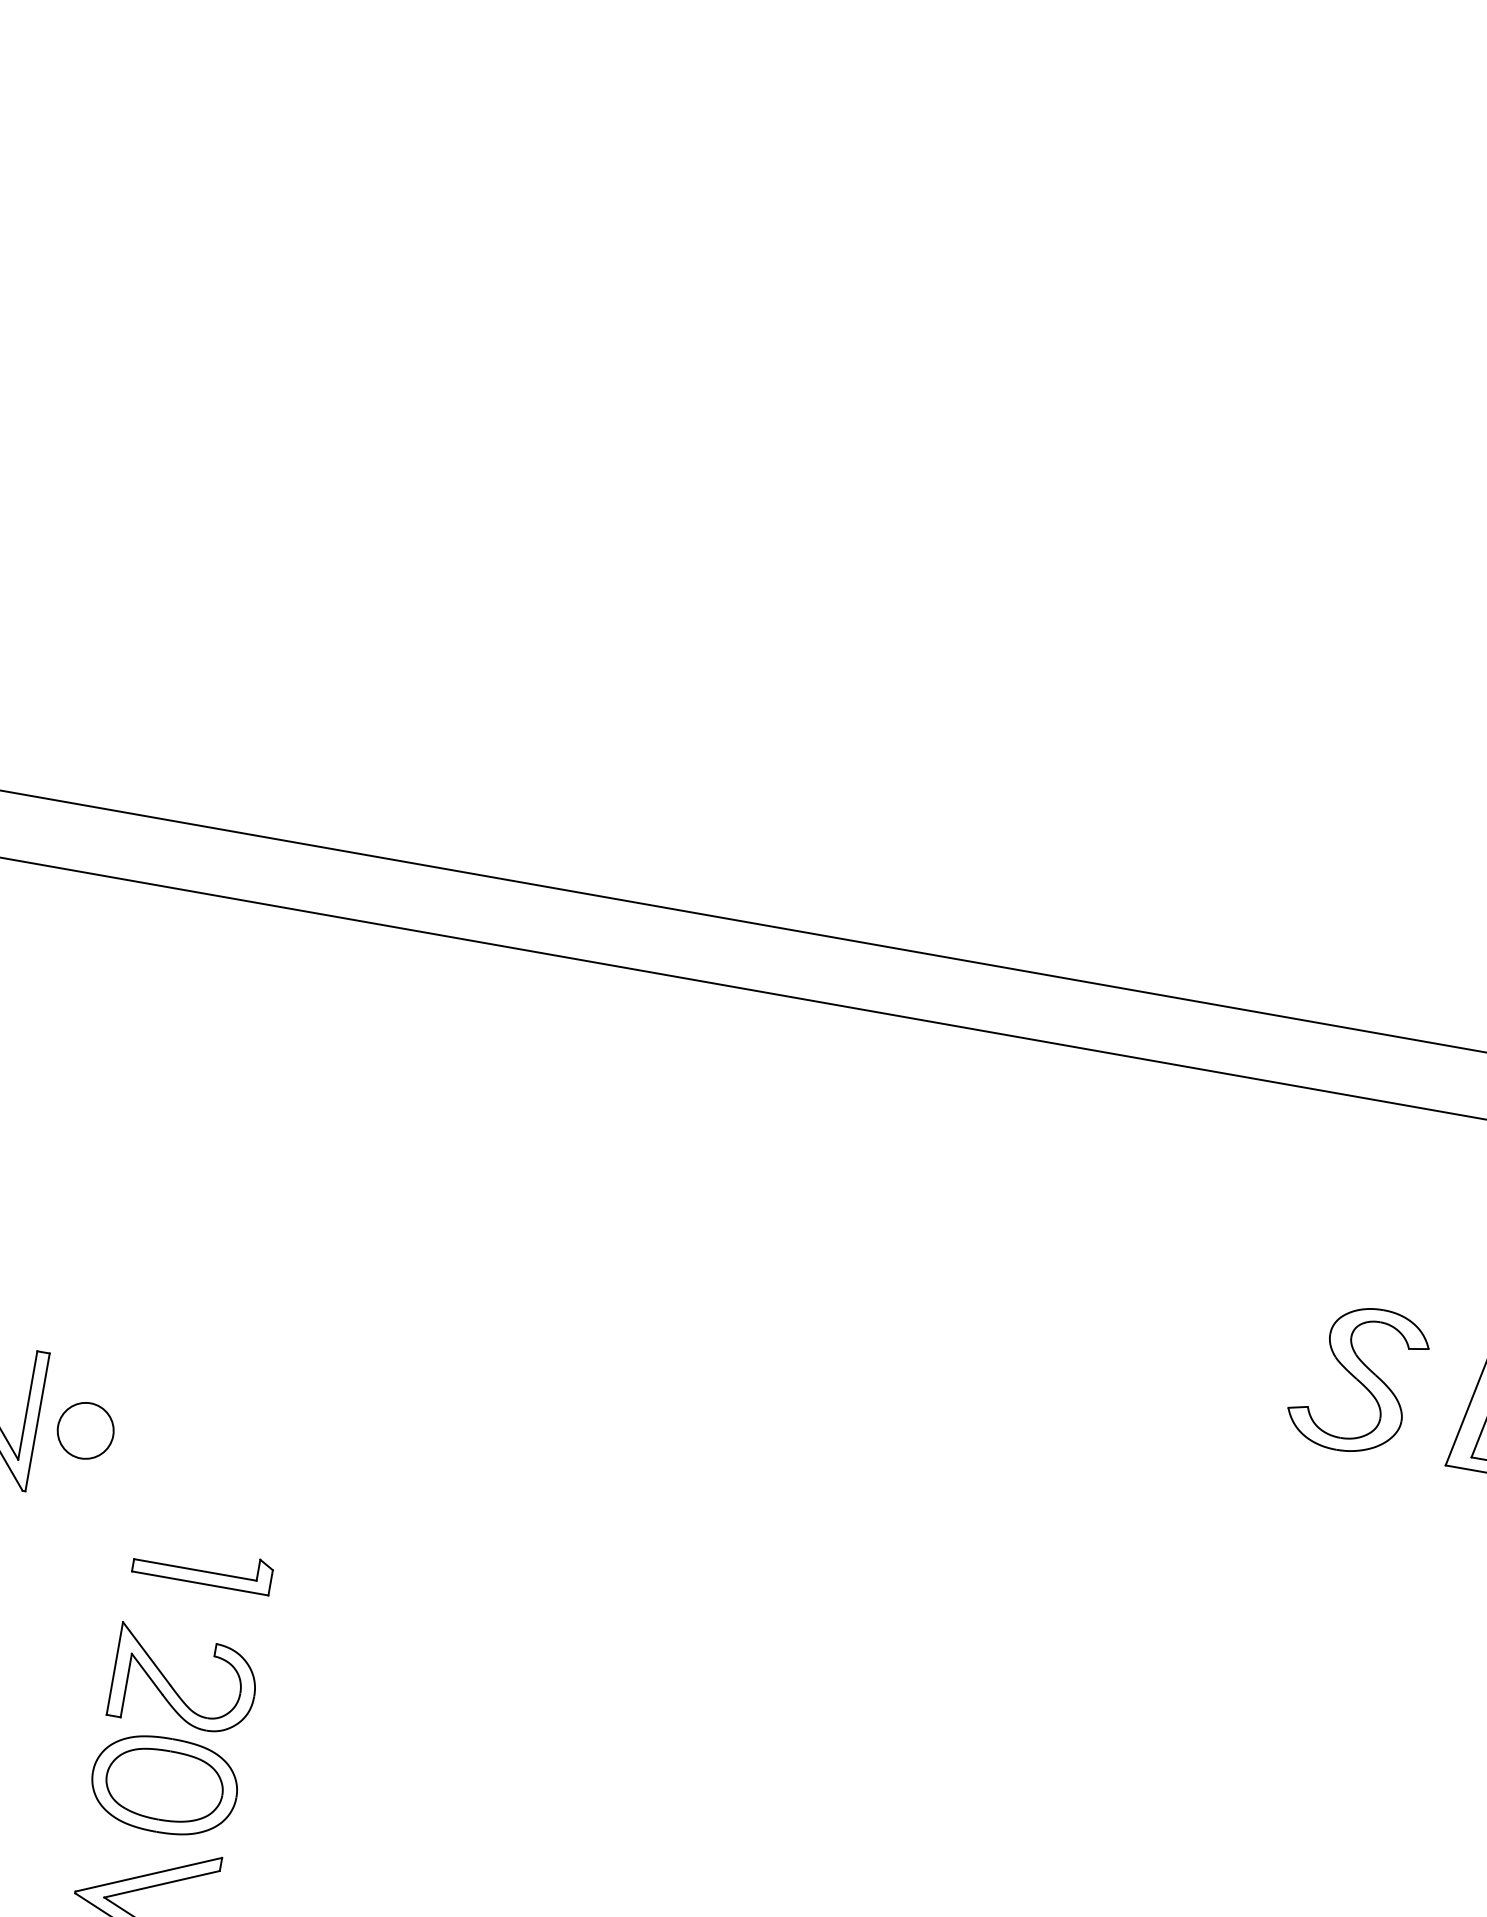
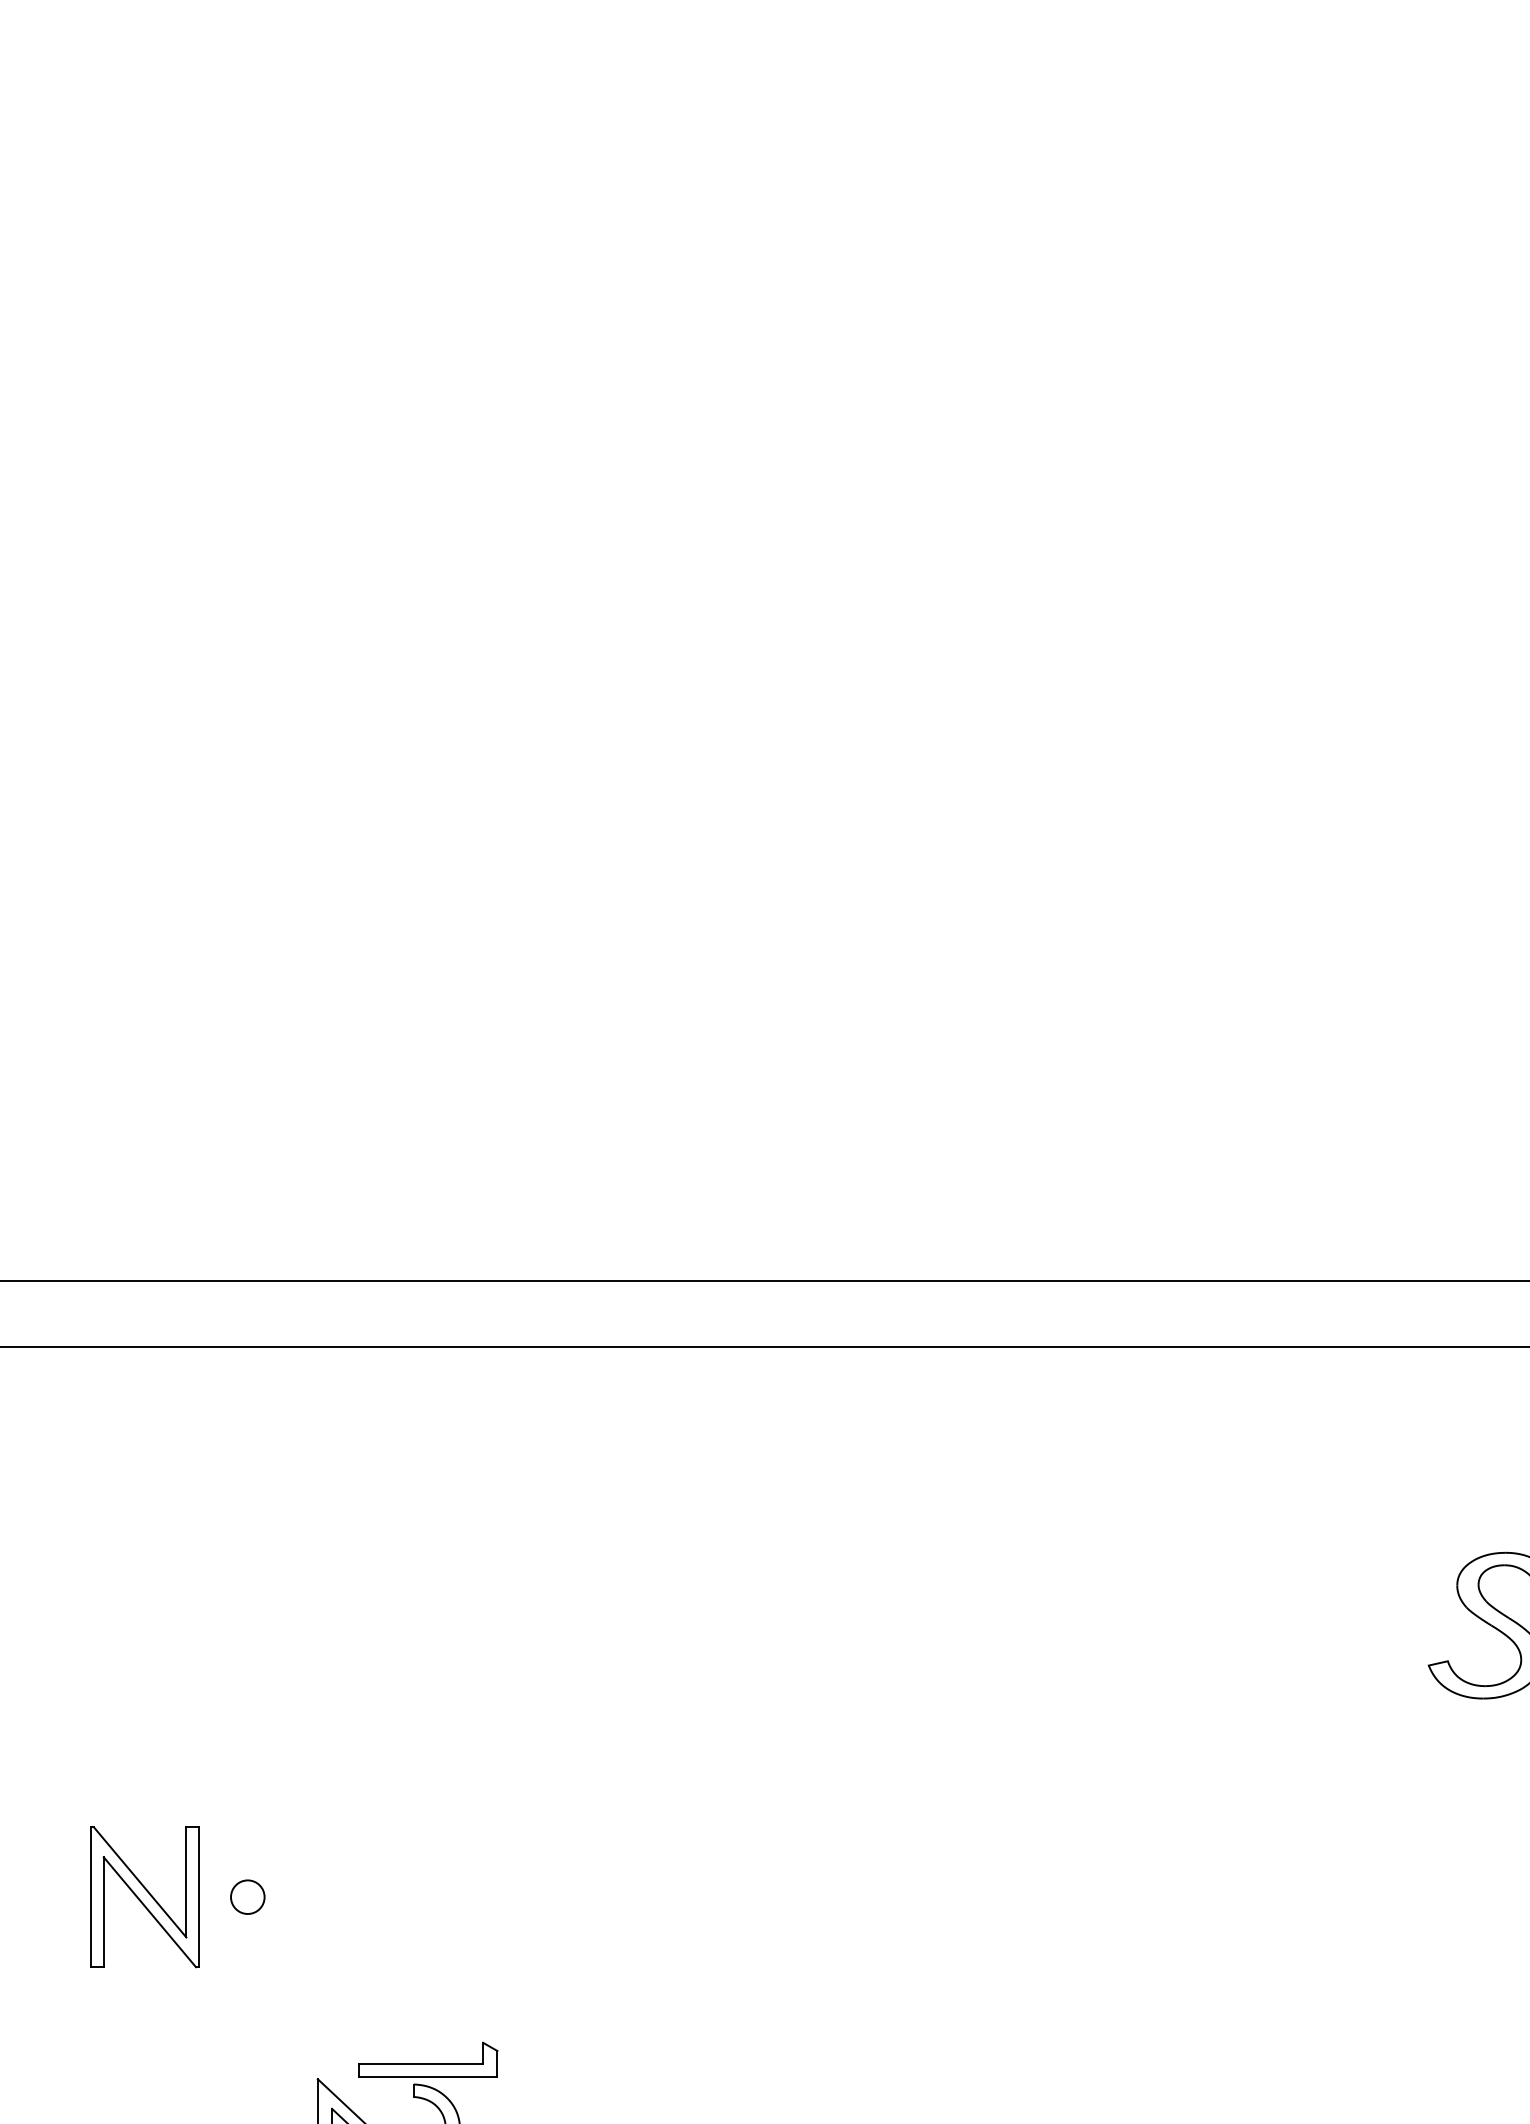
circle: (85, 1431) -> (247, 1897), size x0.6
part: (203, 1566) -> (428, 2059), moved

